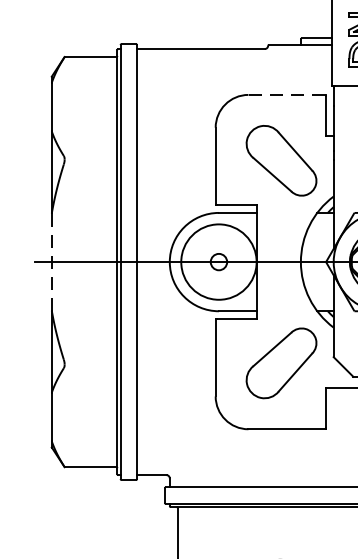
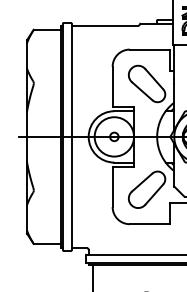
line: (286, 94) -> (149, 49), dashed -> solid
line: (52, 263) -> (27, 137), dashed -> solid

